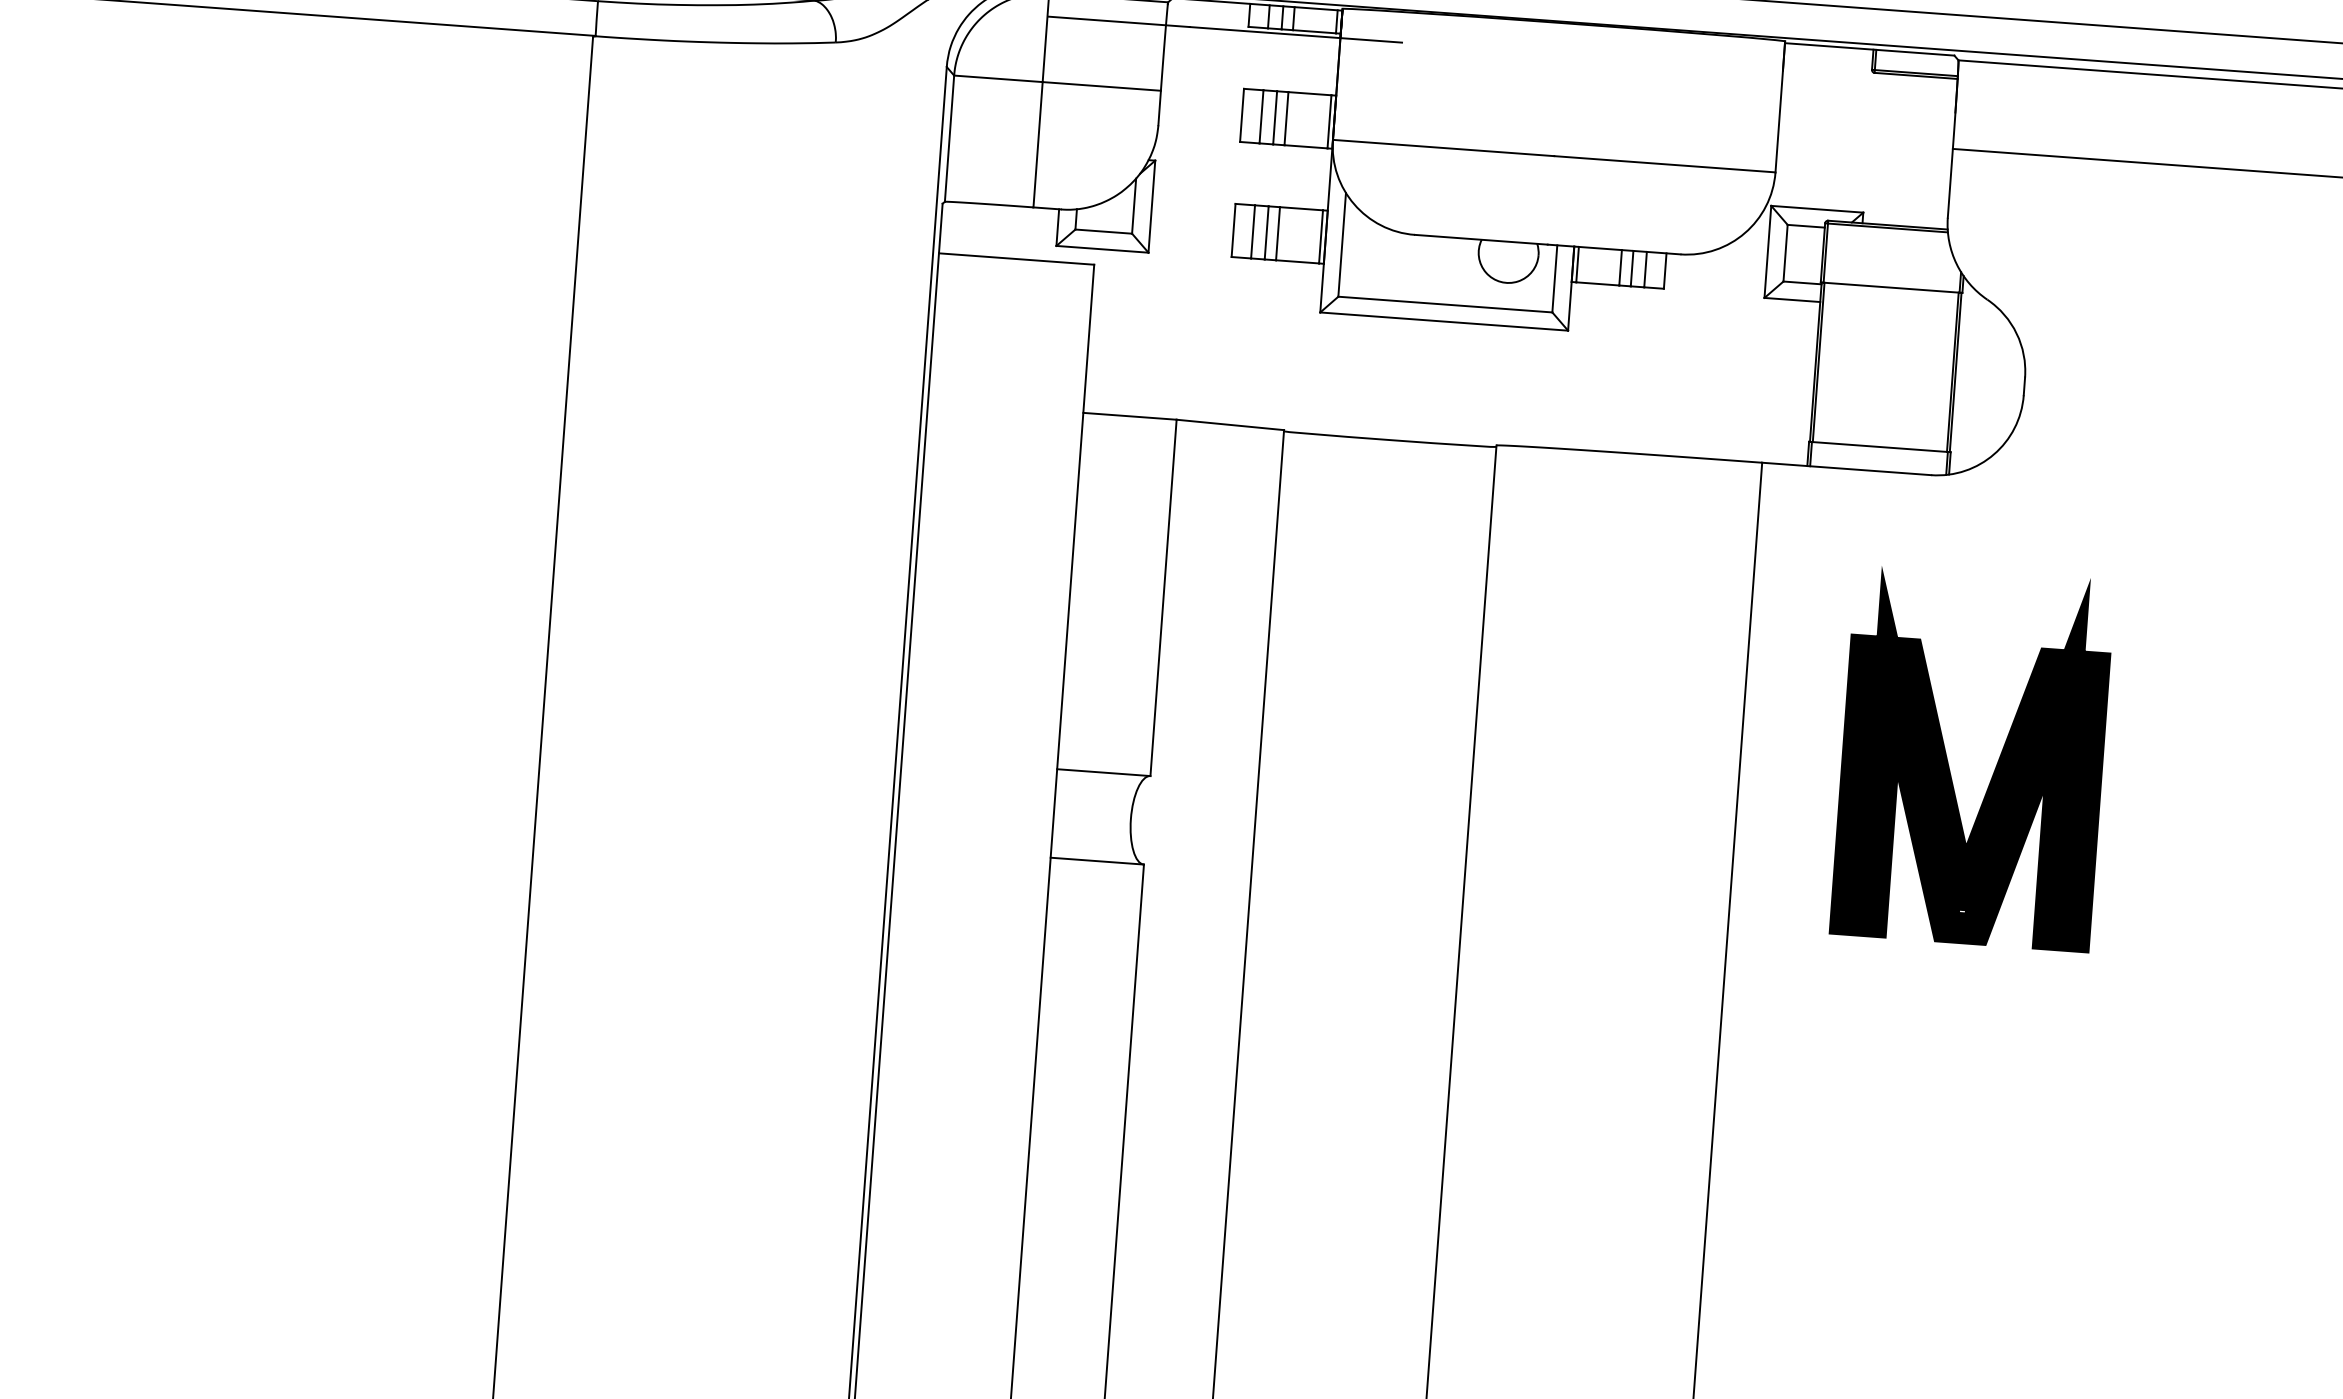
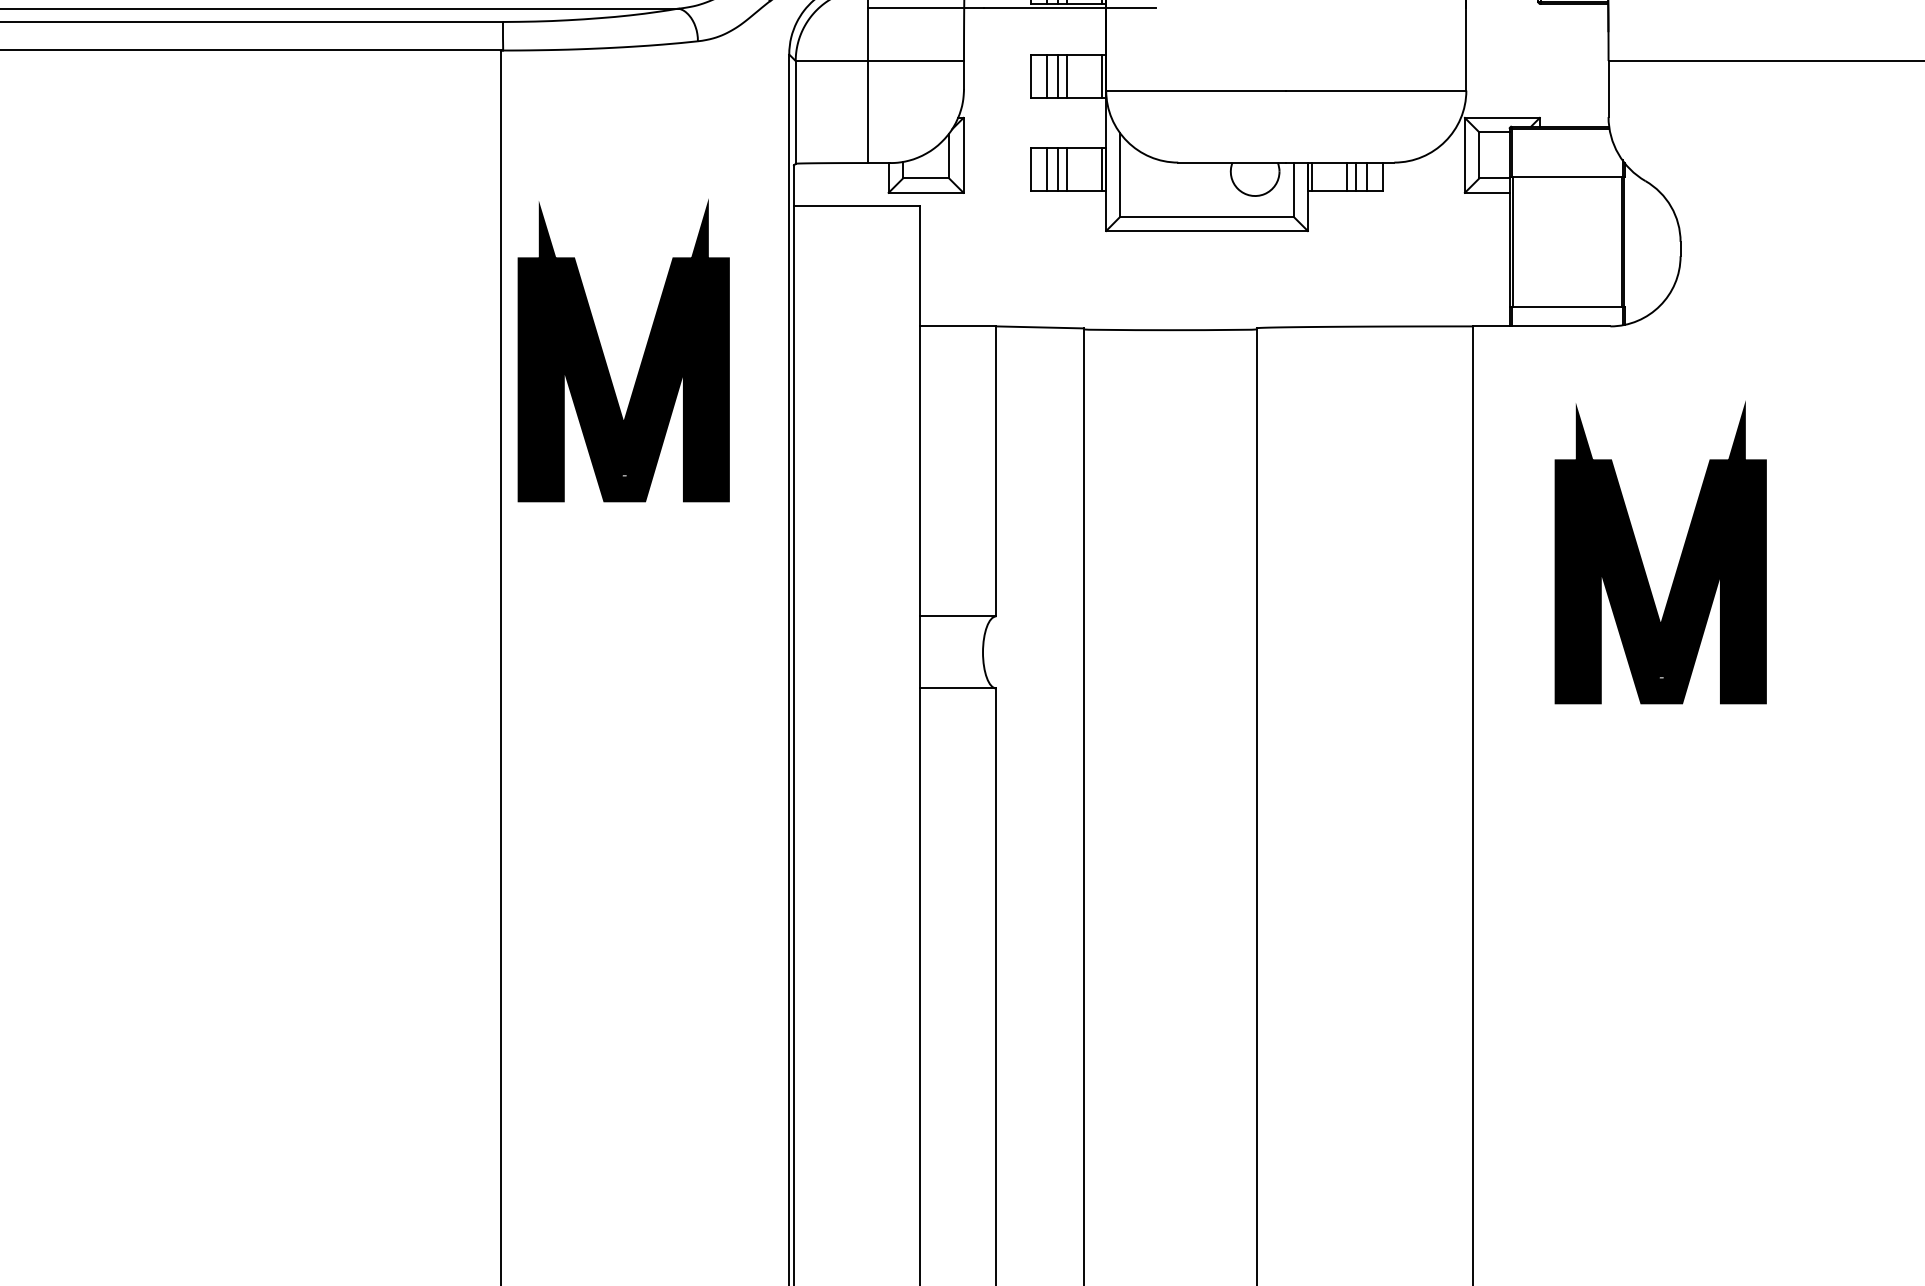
part: (692, 420) -> (604, 355), added

